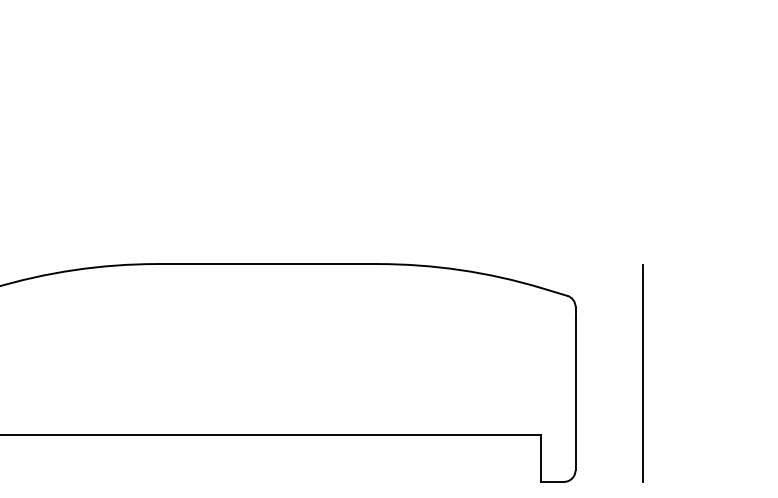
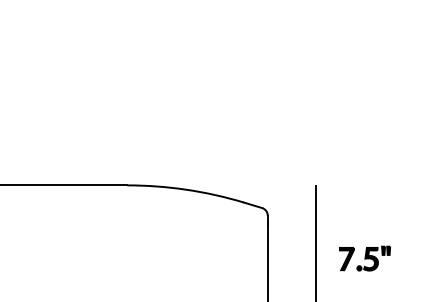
part: (712, 366) -> (365, 258), added

